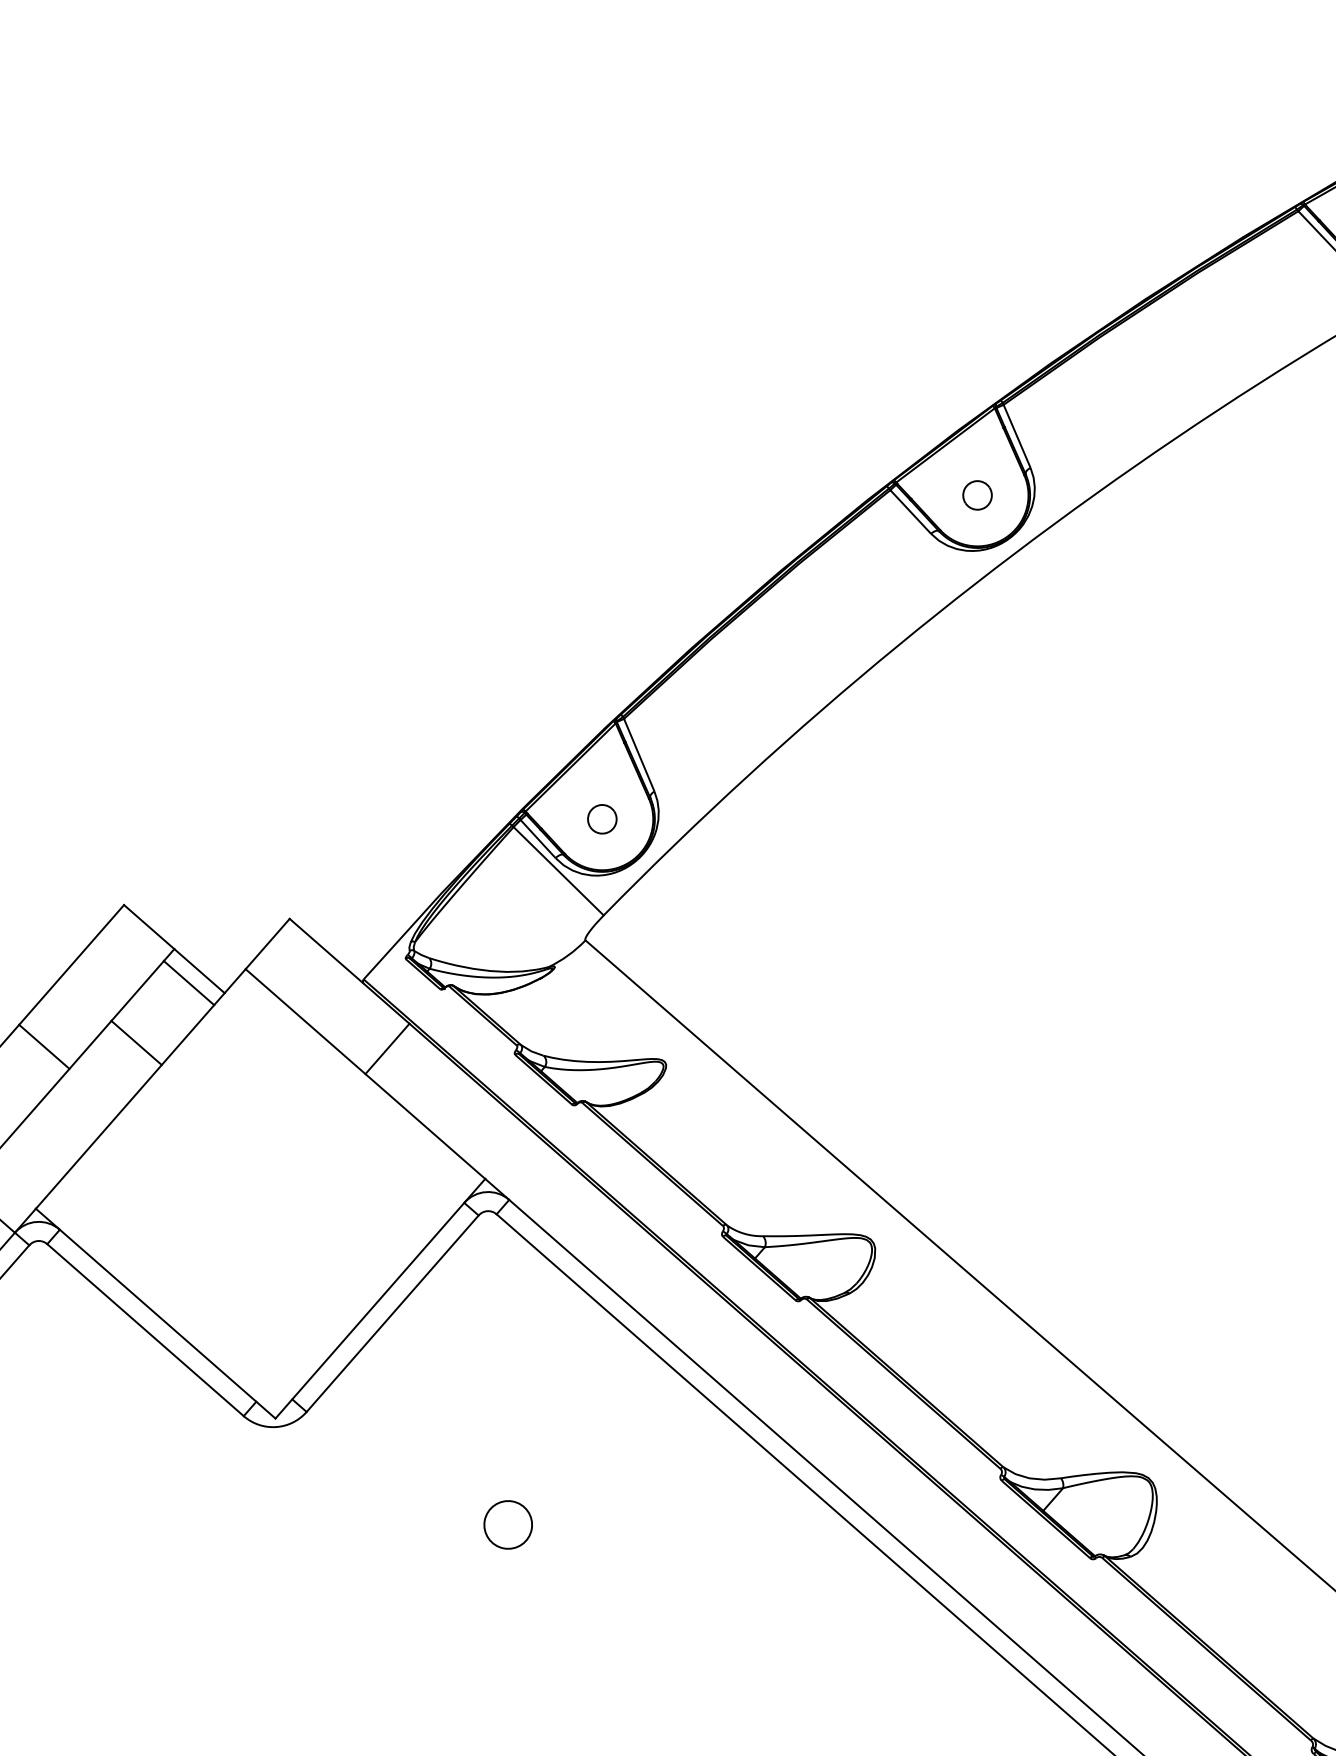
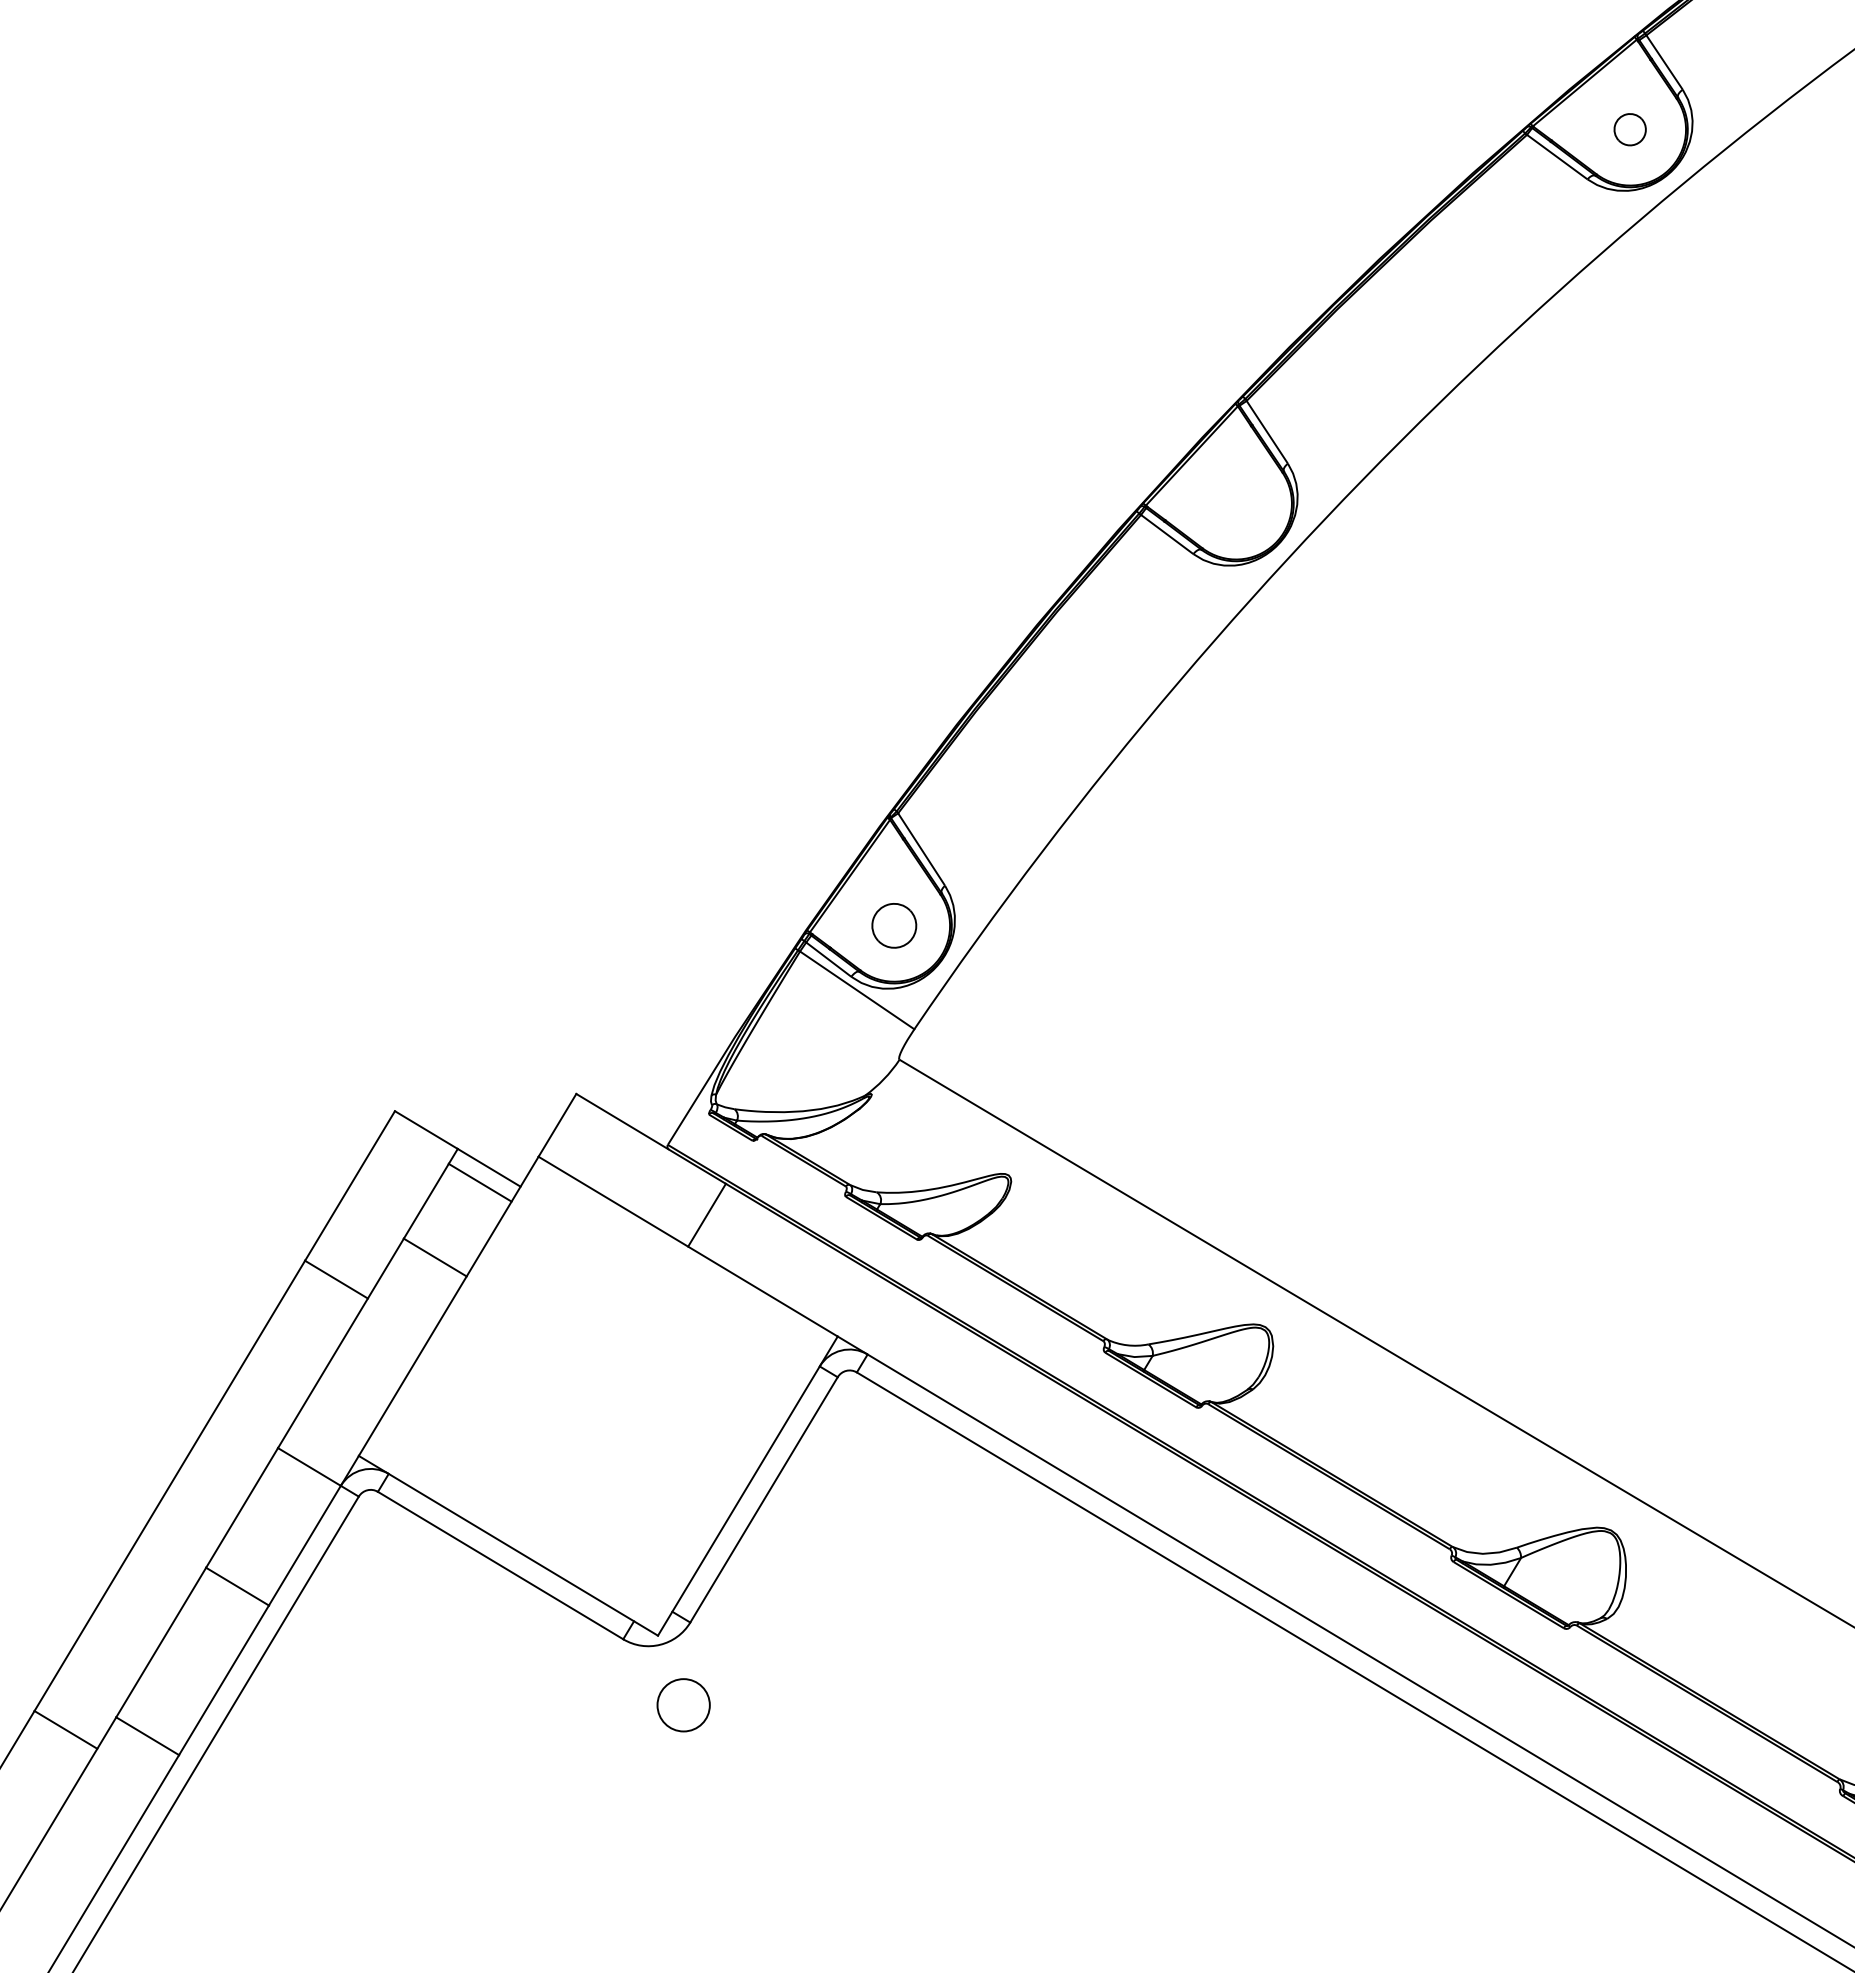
part: (977, 495) -> (1235, 503), removed
part: (601, 818) -> (893, 925), size x1.4
circle: (508, 1525) -> (683, 1705), moved

